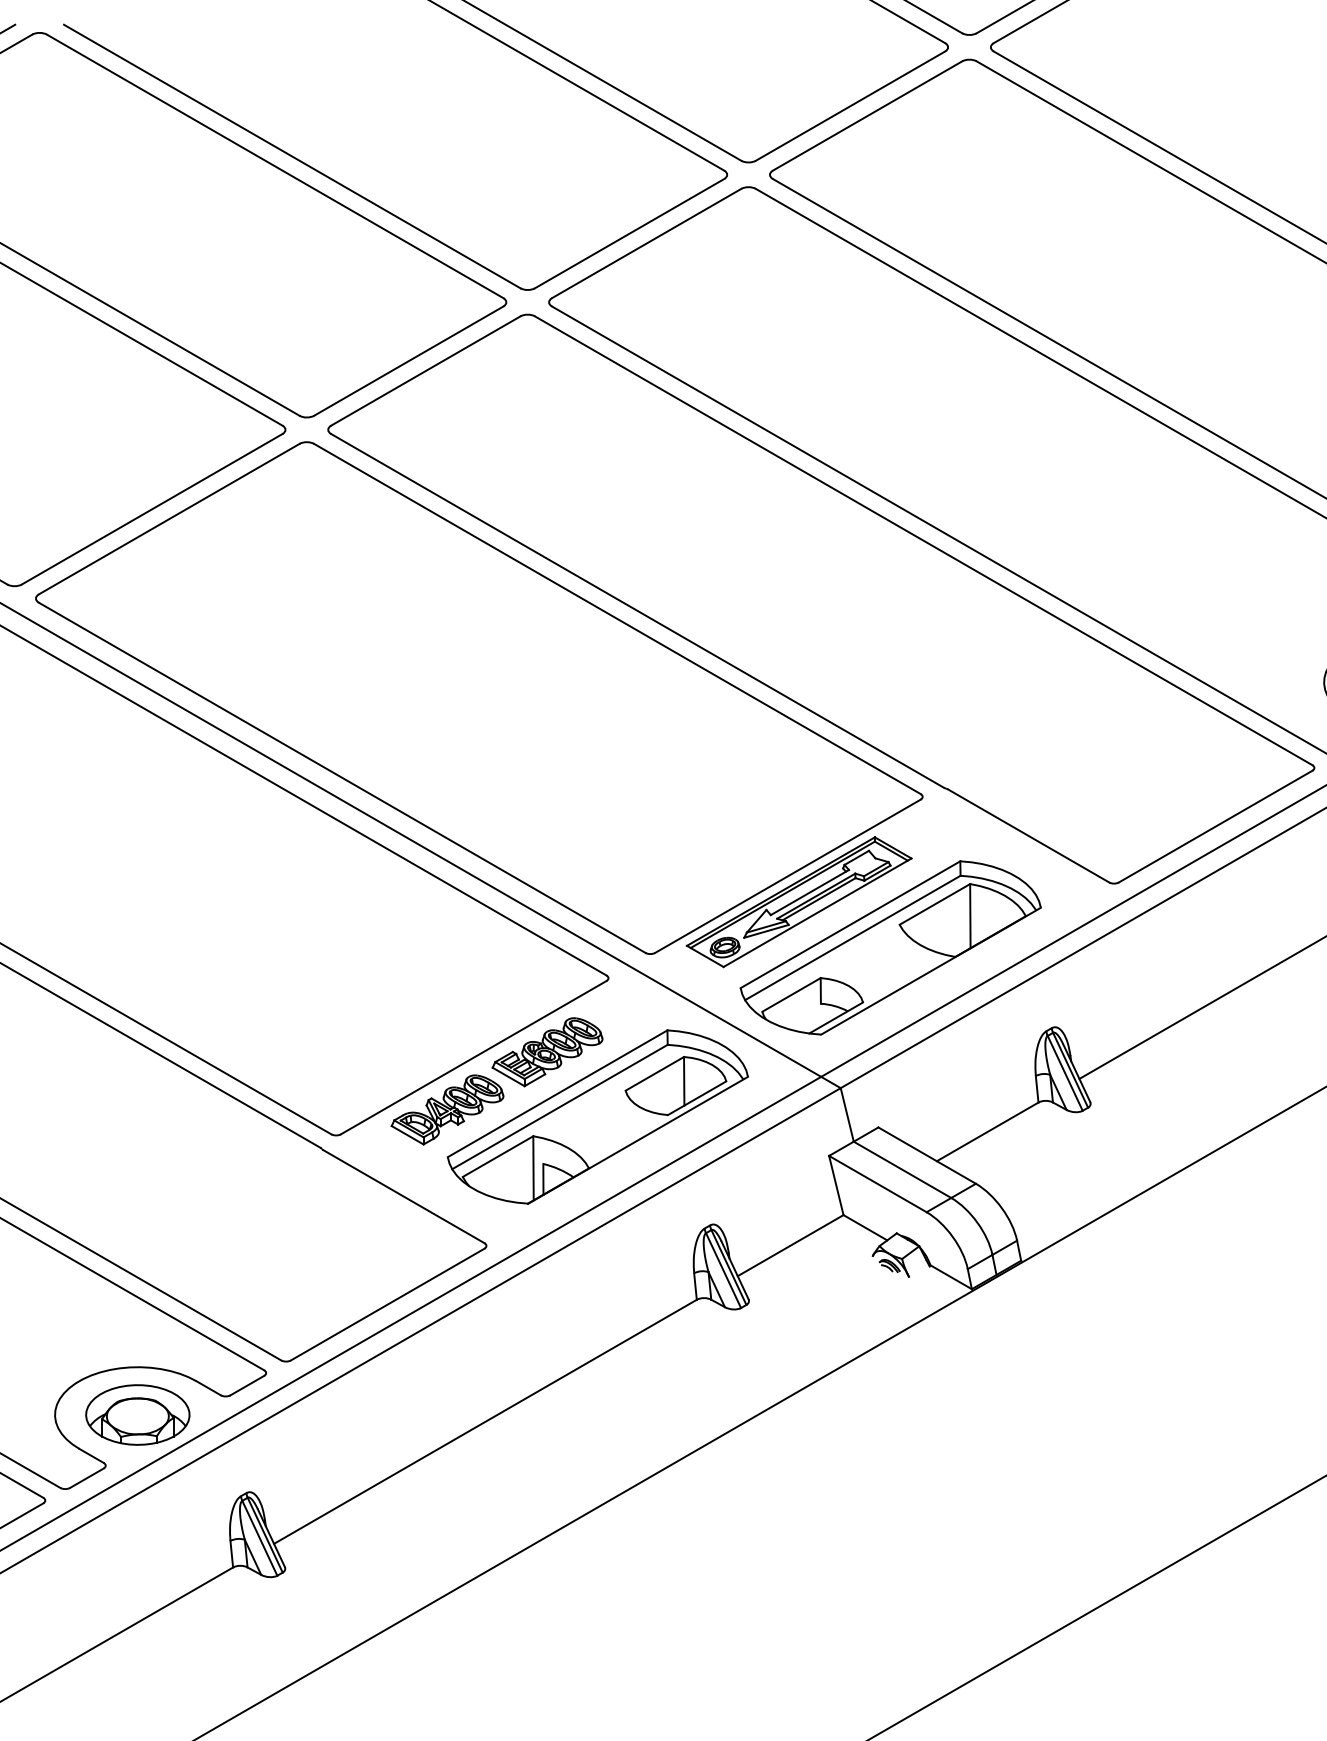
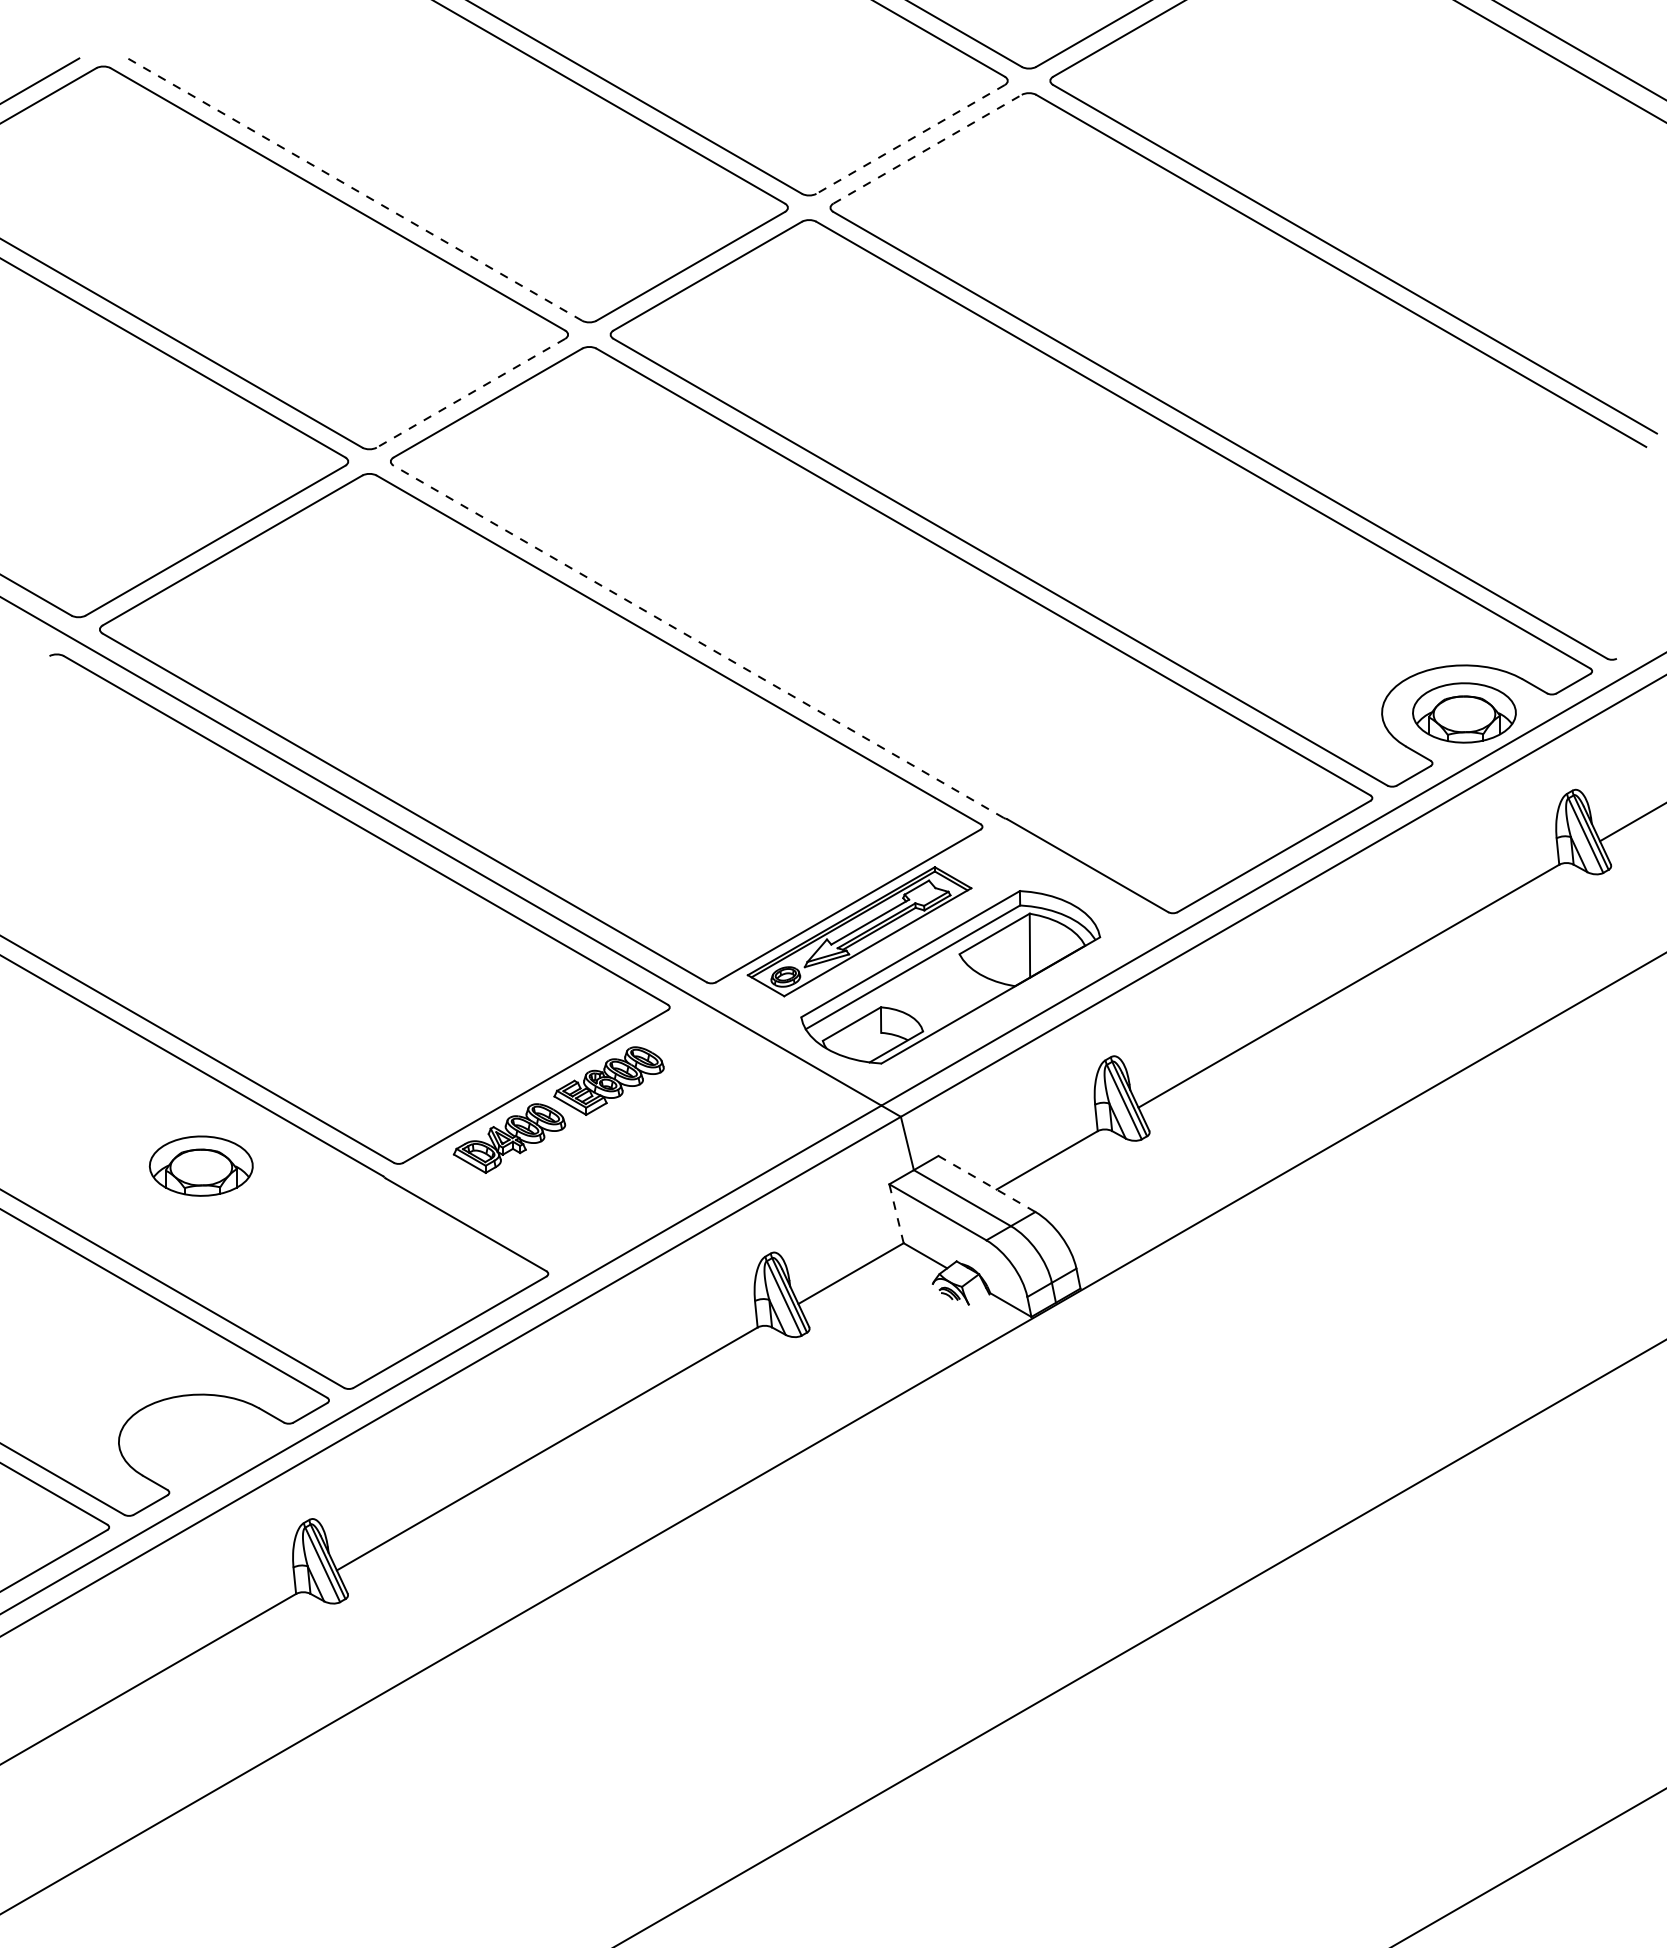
line: (850, 106) -> (910, 139), solid -> dashed
line: (867, 116) -> (927, 149), solid -> dashed
line: (291, 156) -> (354, 189), solid -> dashed
line: (408, 361) -> (470, 393), solid -> dashed
line: (637, 610) -> (698, 641), solid -> dashed
part: (597, 1116) -> (658, 1145), removed
line: (927, 1156) -> (987, 1184), solid -> dashed
line: (836, 1185) -> (896, 1213), solid -> dashed
part: (137, 1414) -> (200, 1165), moved

